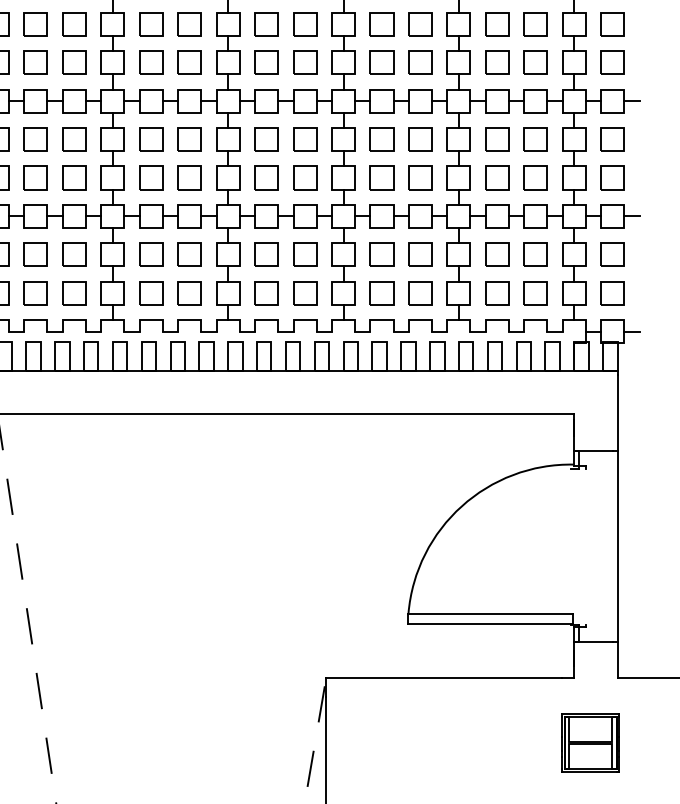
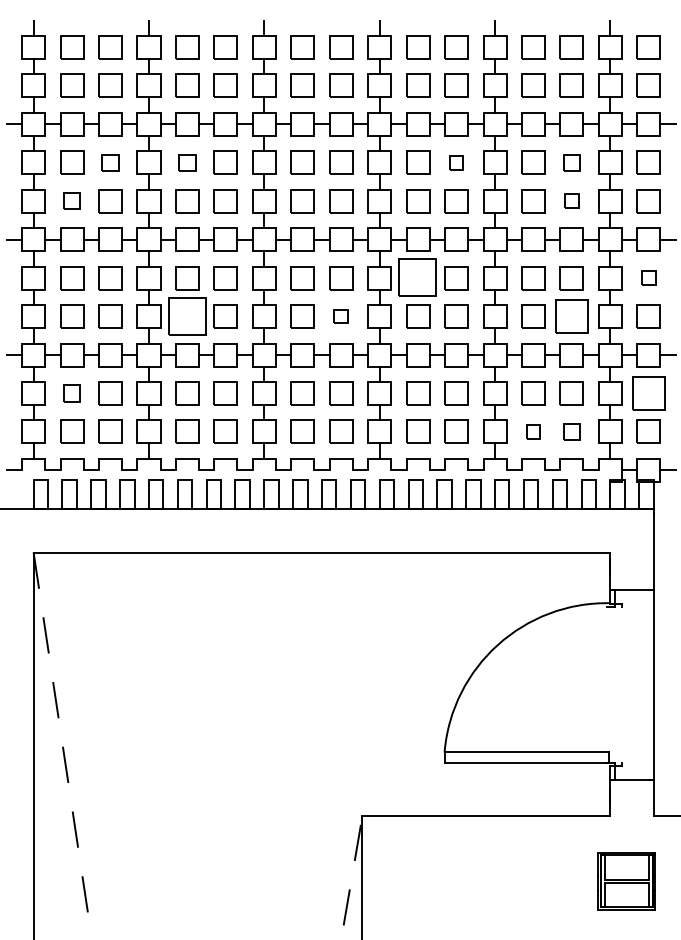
part: (74, 23) -> (110, 162), size x0.7
part: (151, 23) -> (187, 162), size x0.7
part: (420, 23) -> (456, 162), size x0.6
part: (535, 23) -> (571, 162), size x0.7
part: (36, 62) -> (72, 201), size x0.7
part: (535, 62) -> (571, 201), size x0.6
part: (382, 139) -> (418, 278), size x1.6
part: (612, 139) -> (648, 278), size x0.6
part: (151, 177) -> (187, 316), size x1.6
part: (305, 177) -> (341, 316), size x0.6
part: (535, 177) -> (571, 316), size x1.4
part: (36, 254) -> (72, 393), size x0.7
part: (612, 254) -> (648, 393), size x1.4
part: (497, 292) -> (533, 431), size x0.6
part: (535, 292) -> (571, 431), size x0.7

